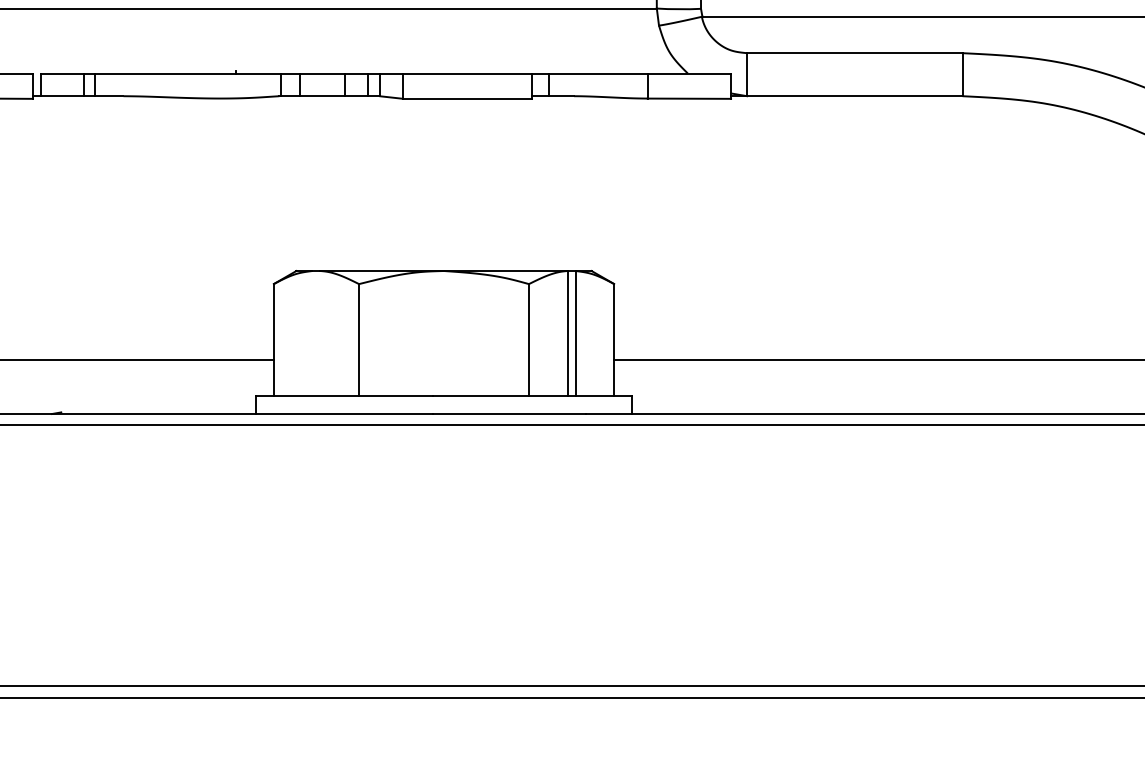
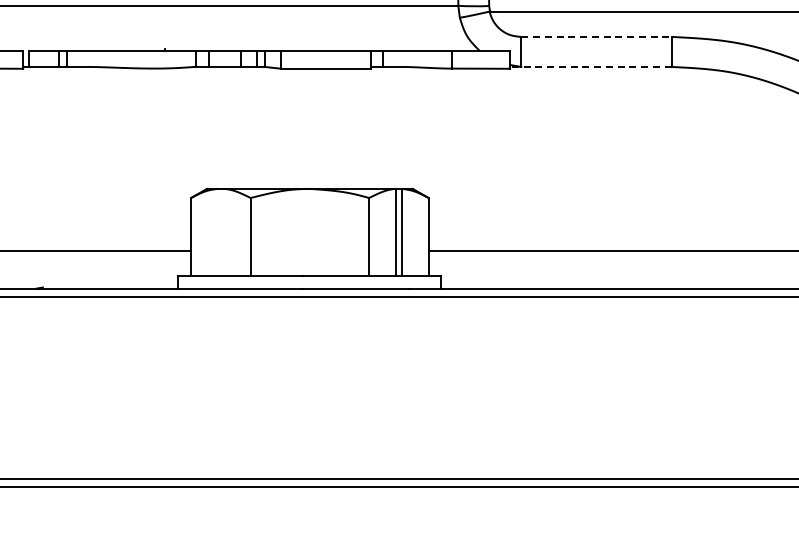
line: (854, 52) -> (596, 36), solid -> dashed
line: (846, 95) -> (590, 66), solid -> dashed

